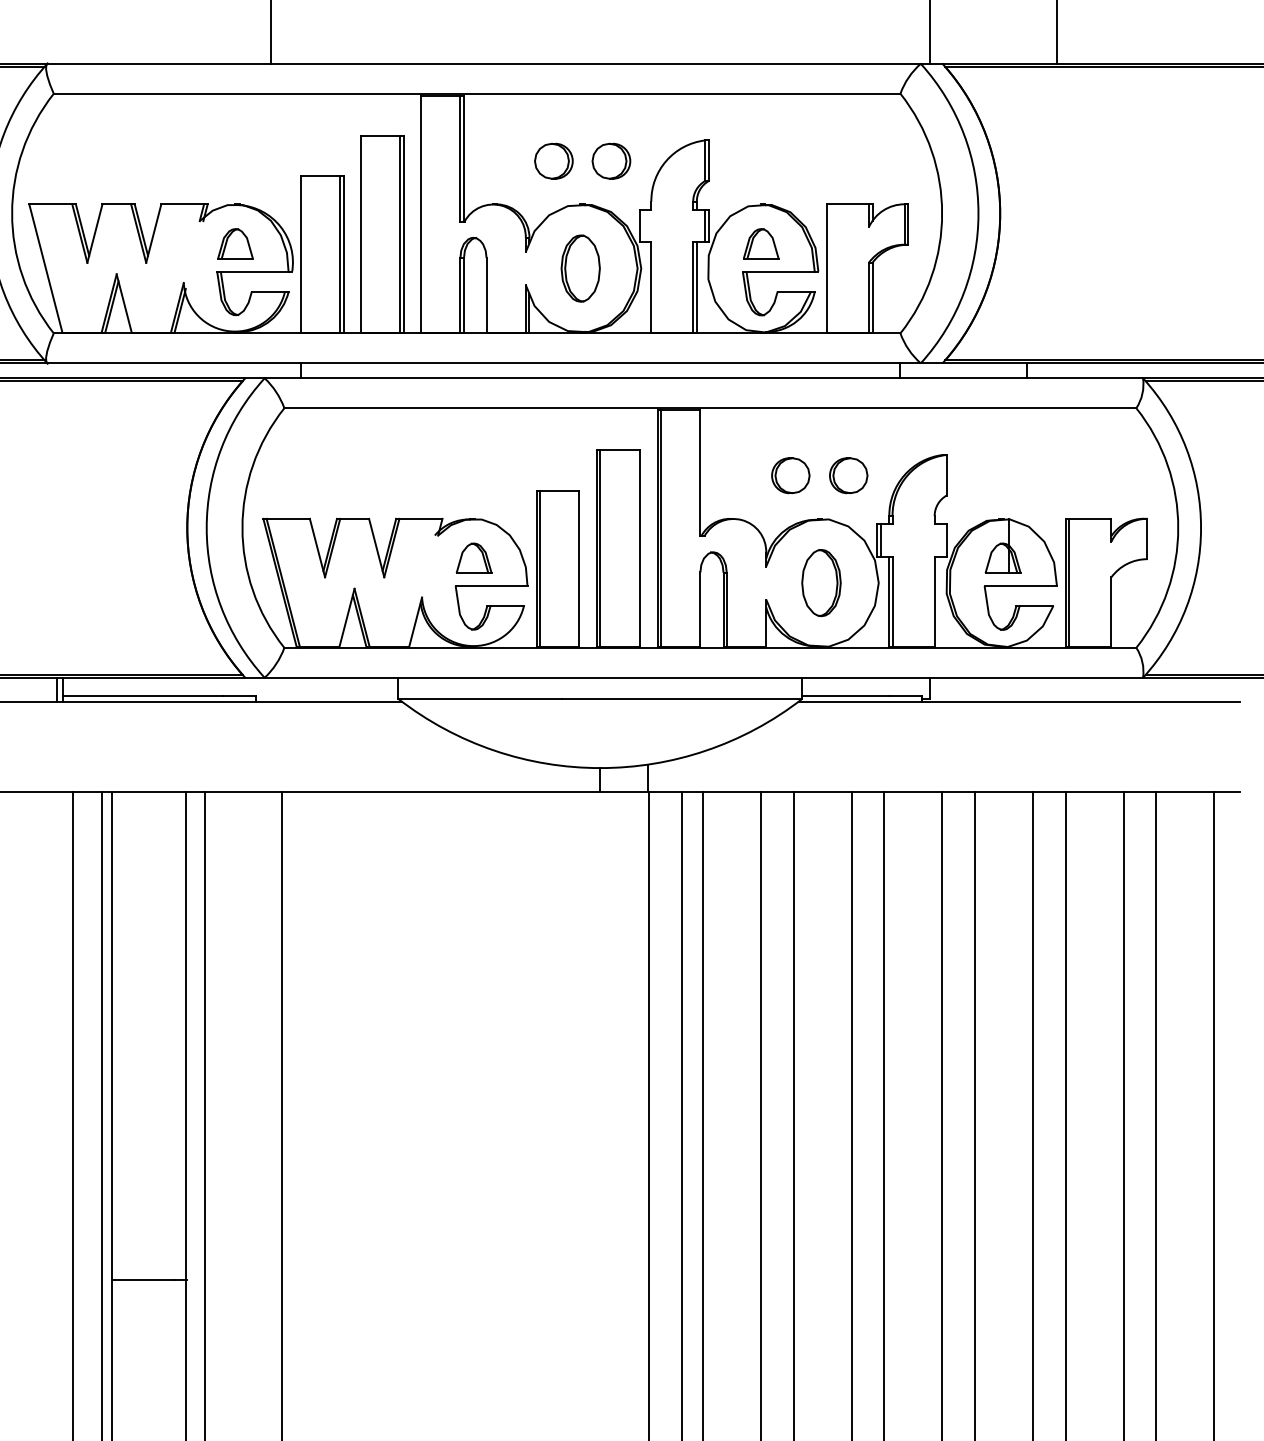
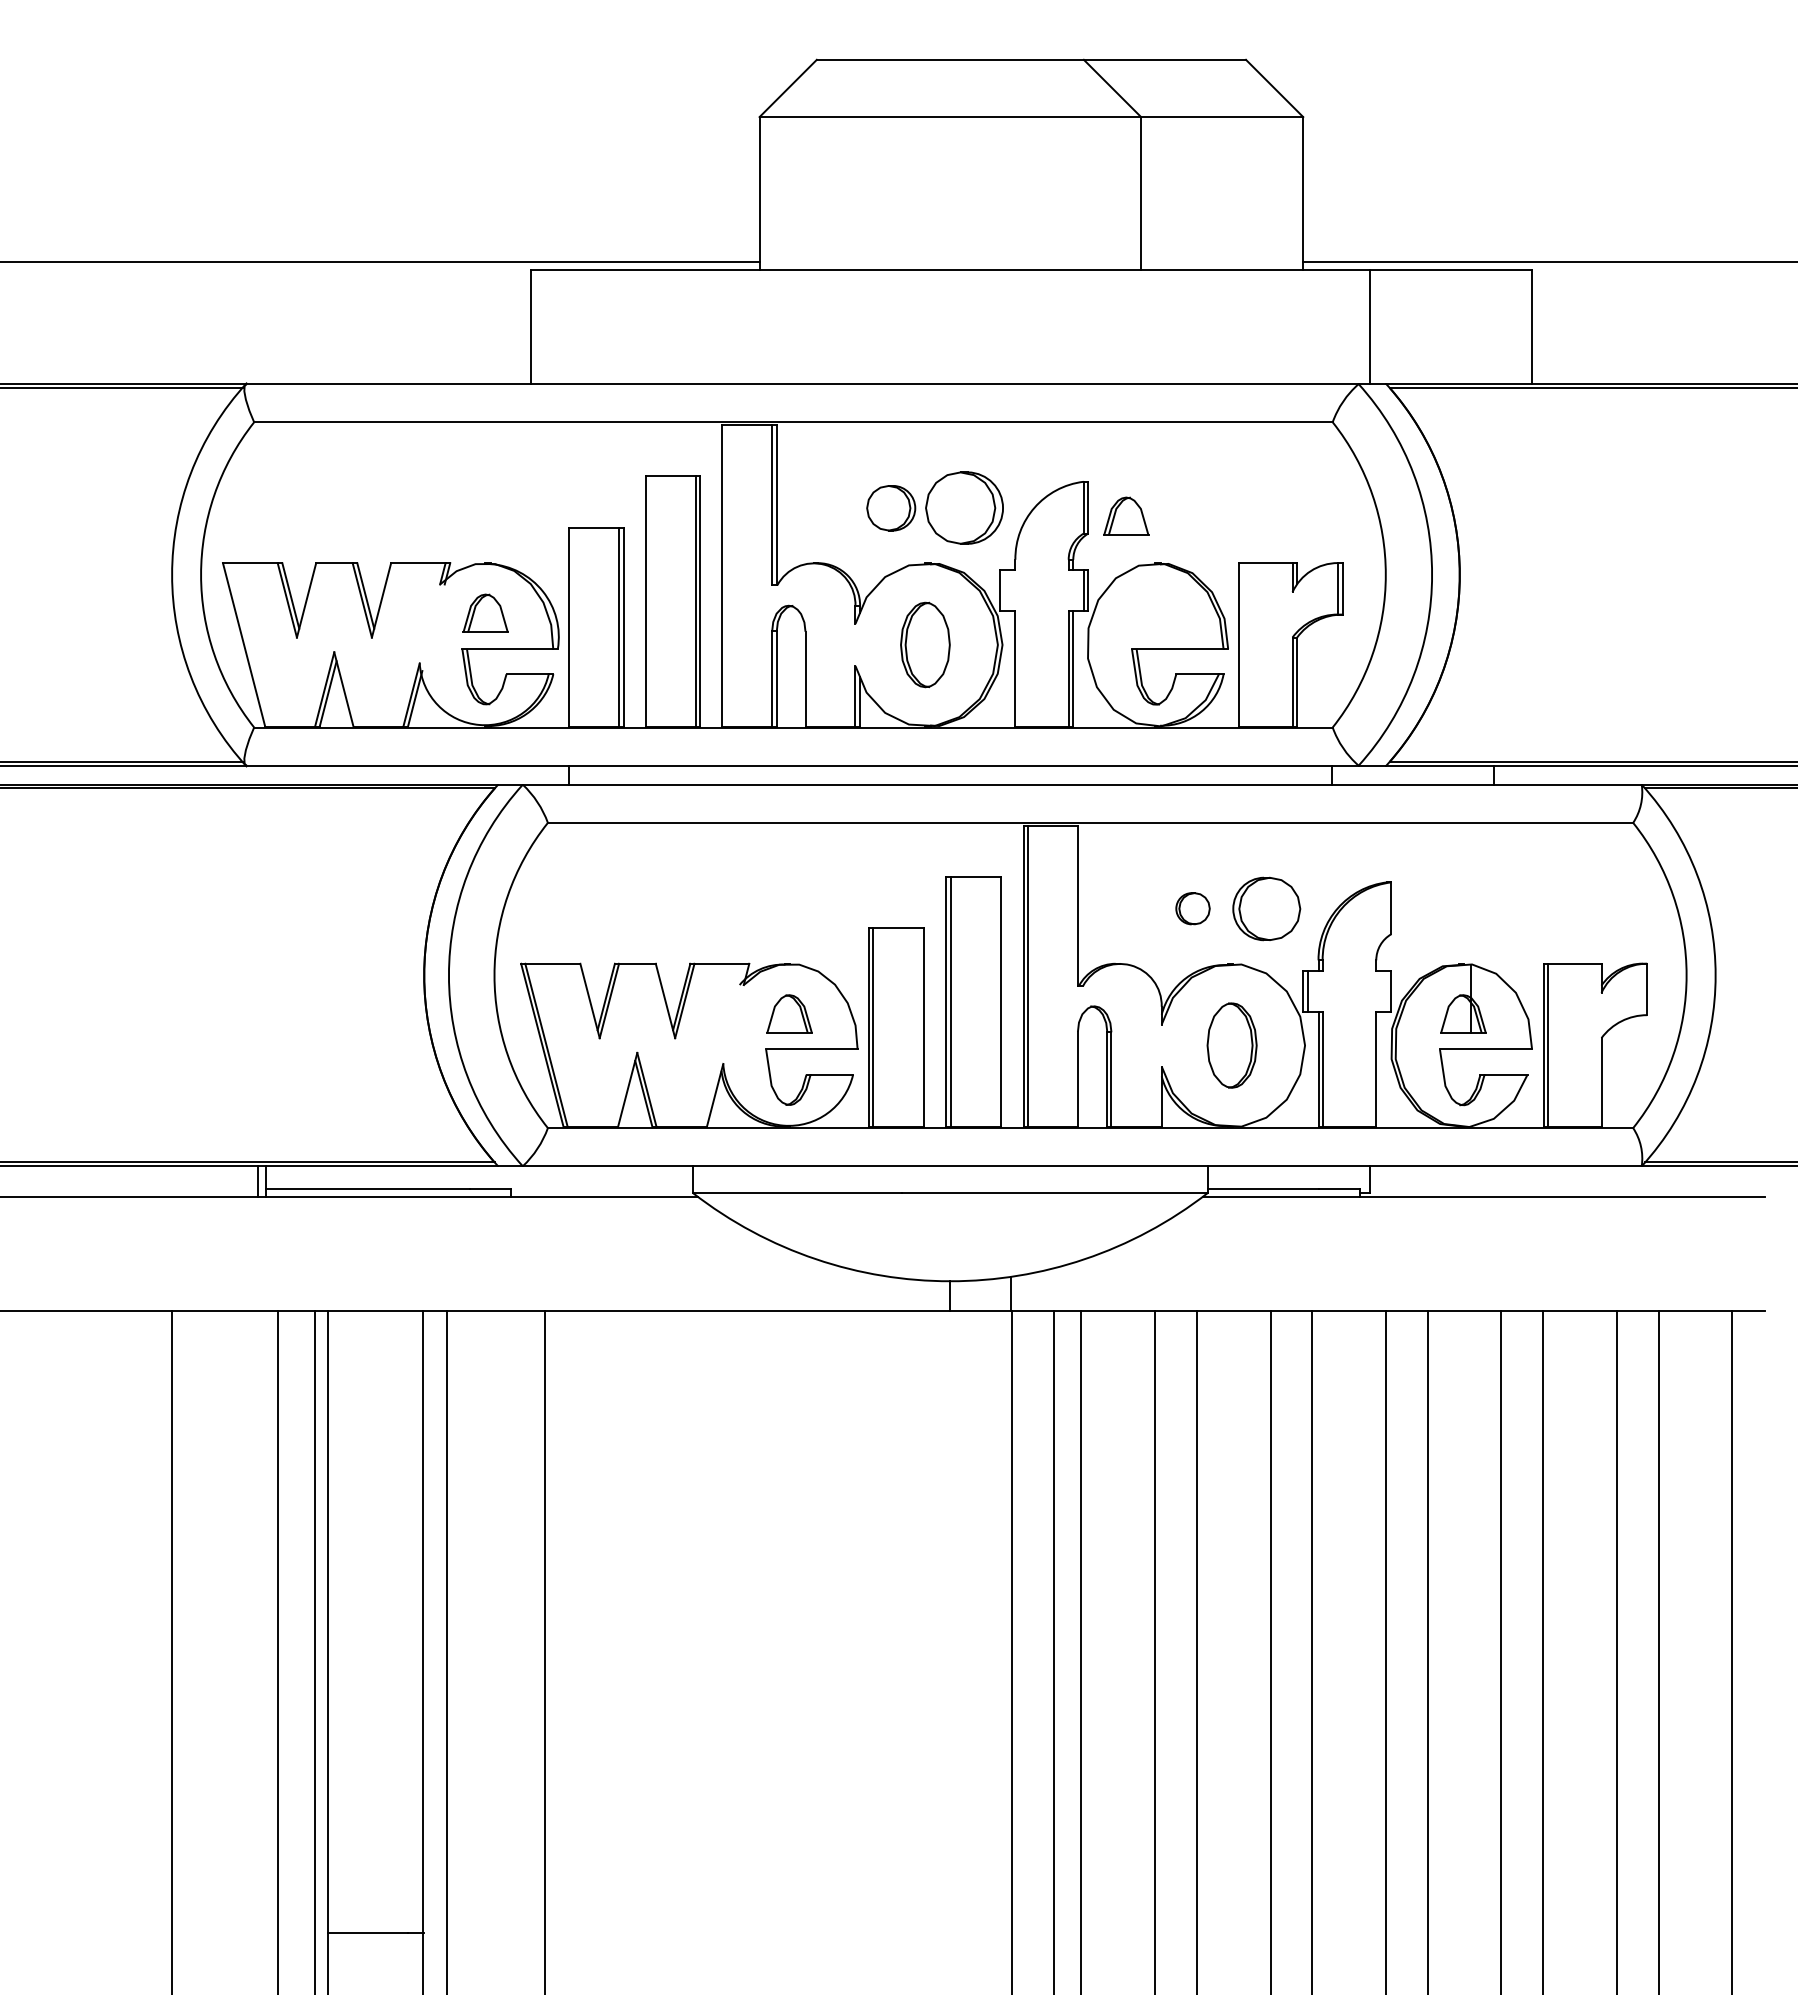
part: (611, 161) -> (964, 508), size x1.6
part: (761, 243) -> (1126, 515), moved
part: (790, 475) -> (1192, 908), size x0.7
part: (848, 475) -> (1266, 908), size x1.4

